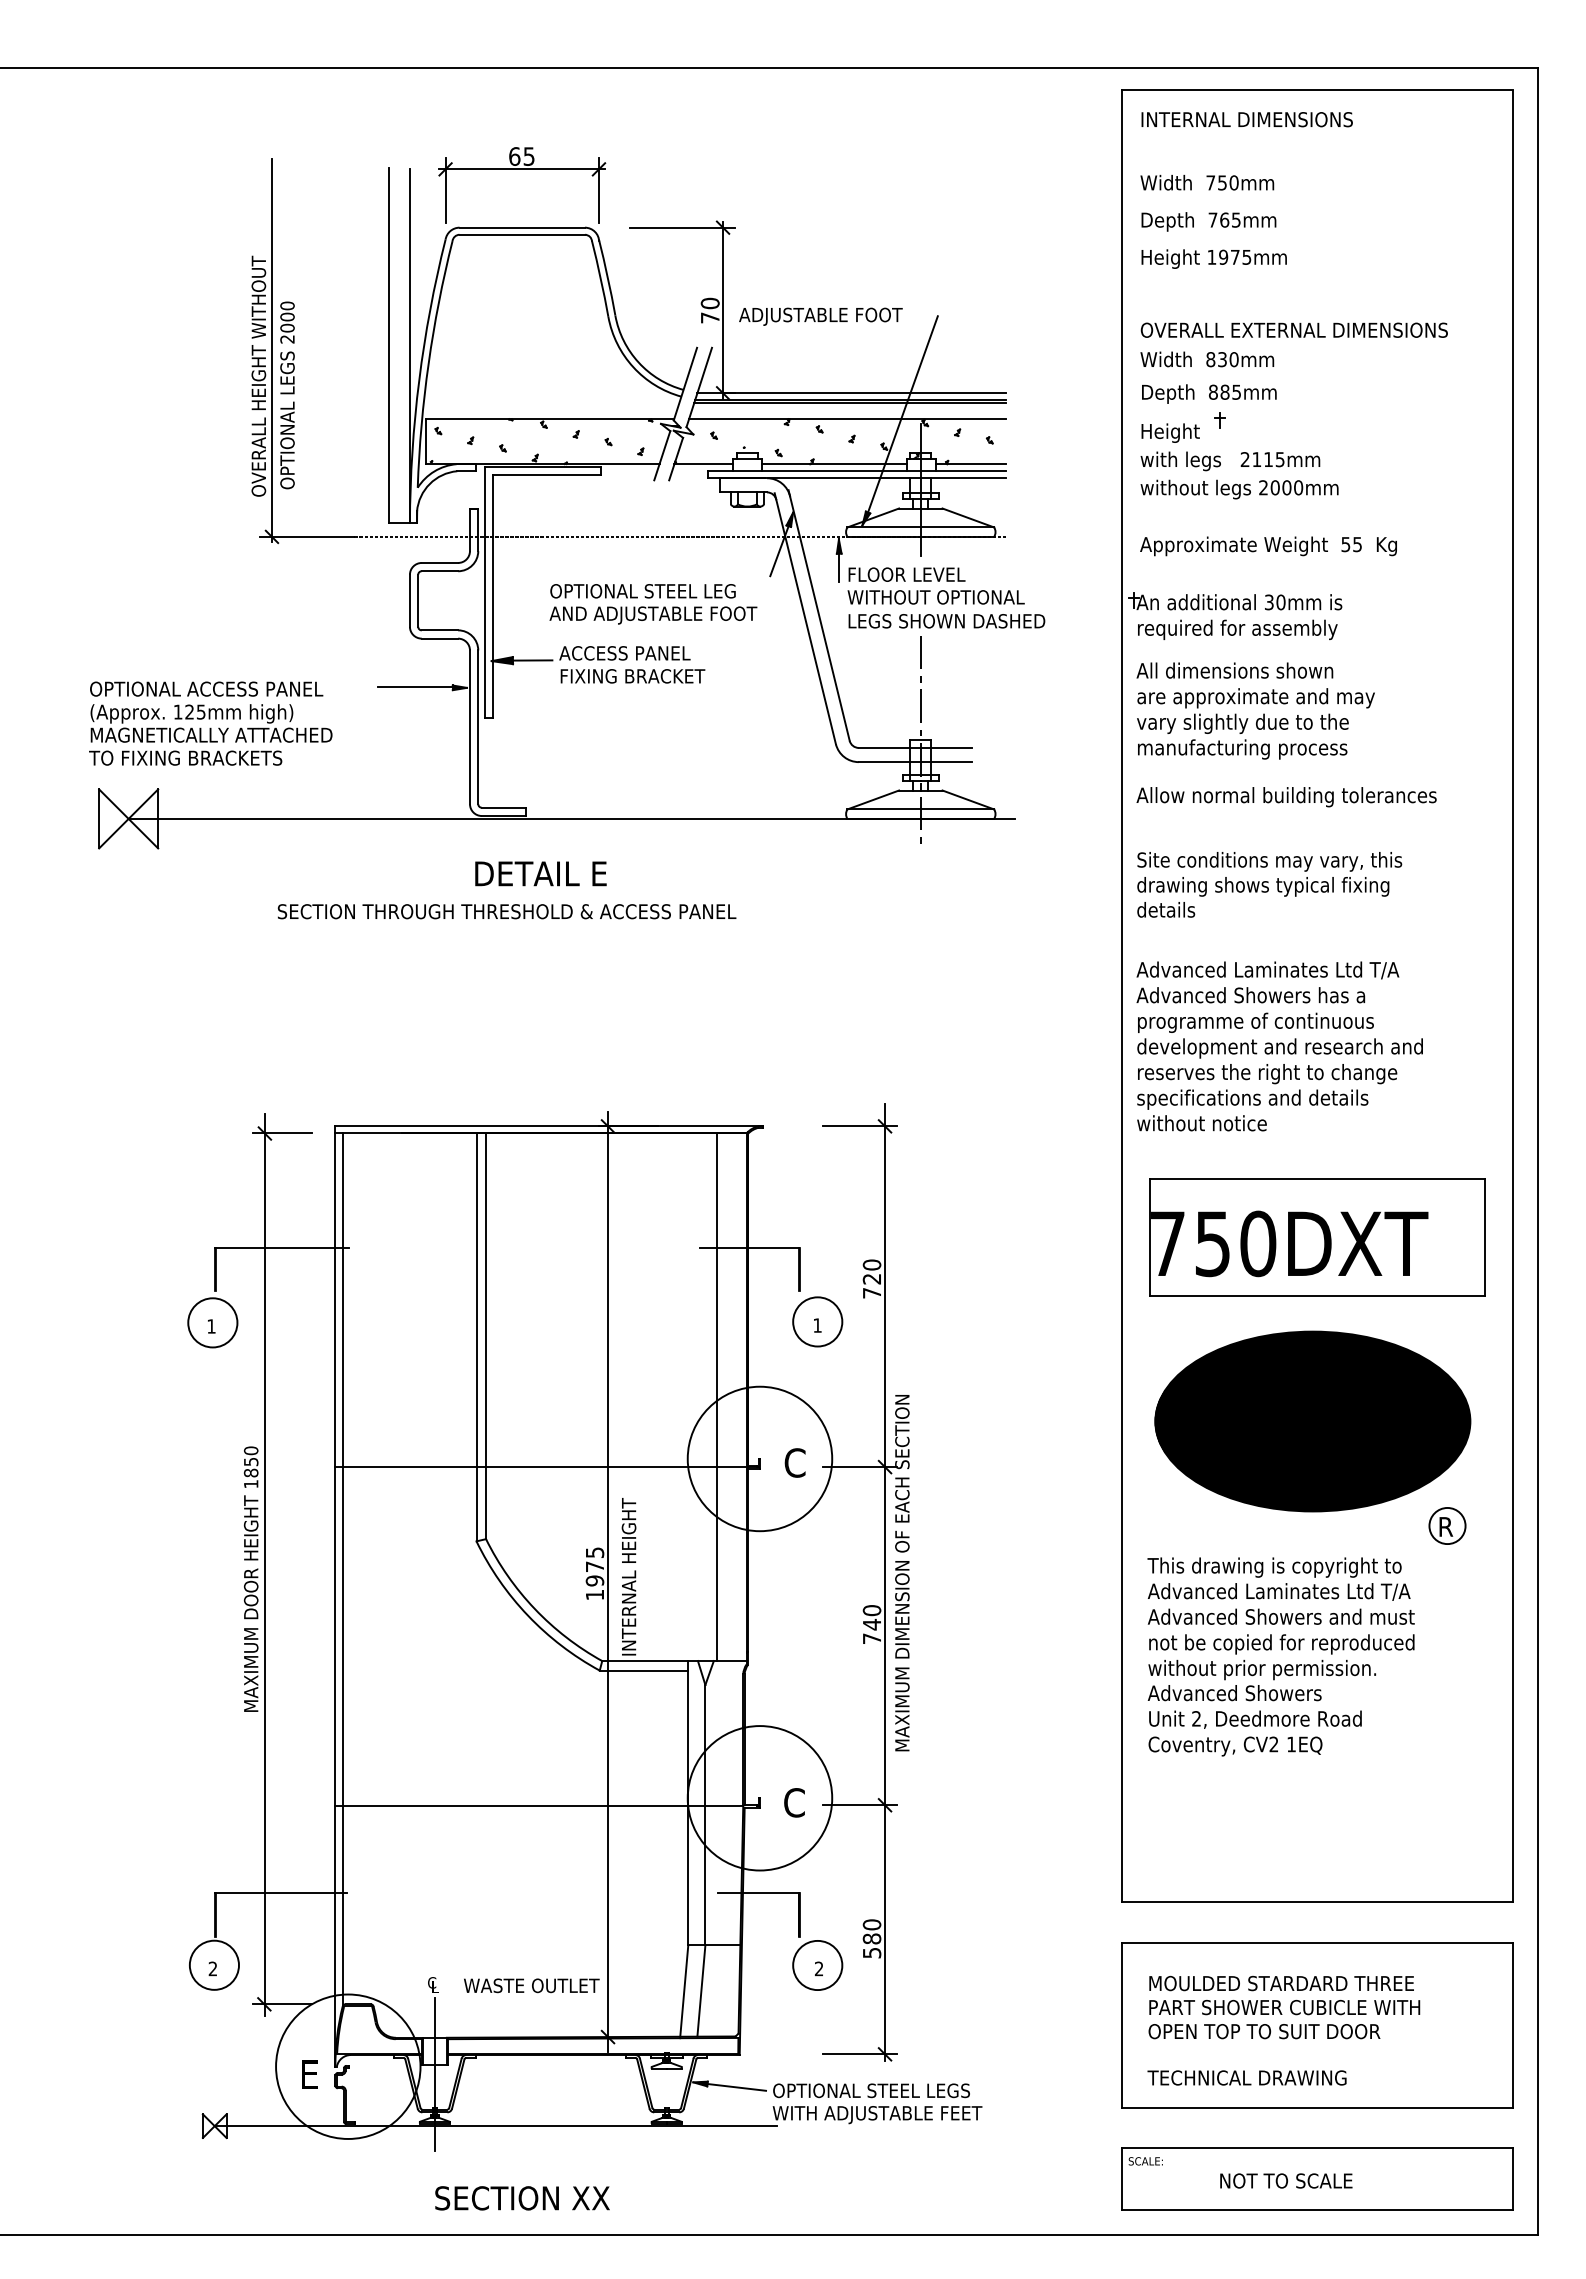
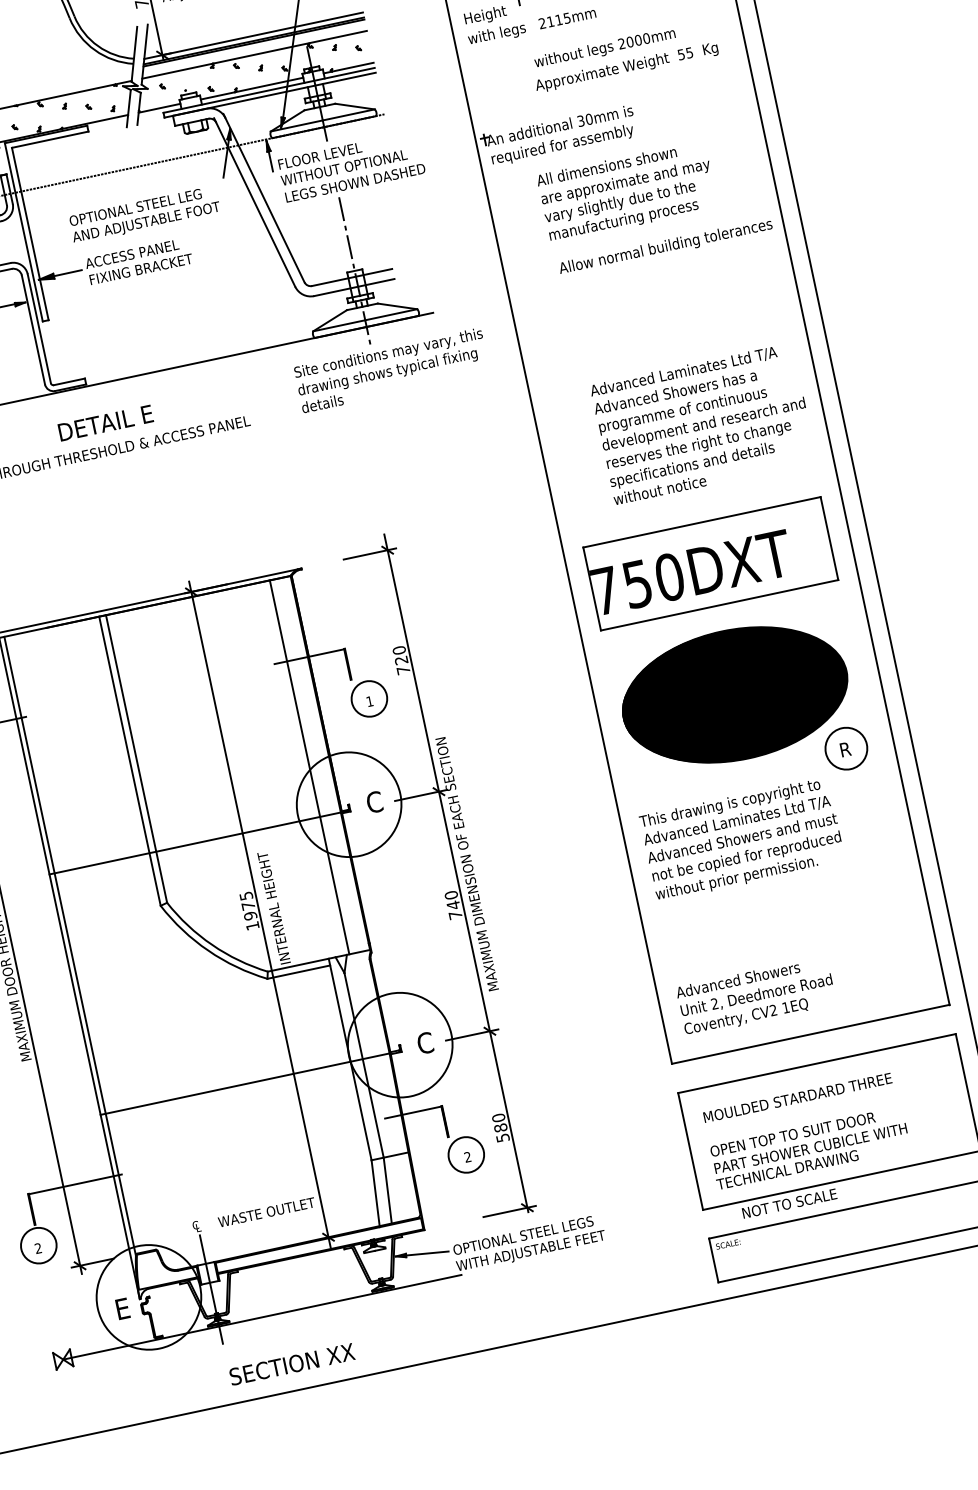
text: (1239, 489) -> (605, 48), moved
text: (1268, 546) -> (626, 67), moved
text: (1255, 710) -> (627, 191), moved
text: (1286, 797) -> (665, 247), moved
text: (1269, 884) -> (391, 370), moved
text: (1279, 1046) -> (703, 423), moved
circle: (1447, 1525) -> (846, 748), size x1.6
text: (1254, 1720) -> (756, 996), moved
text: (1284, 2007) -> (810, 1148), moved
text: (1286, 2180) -> (789, 1203), moved

